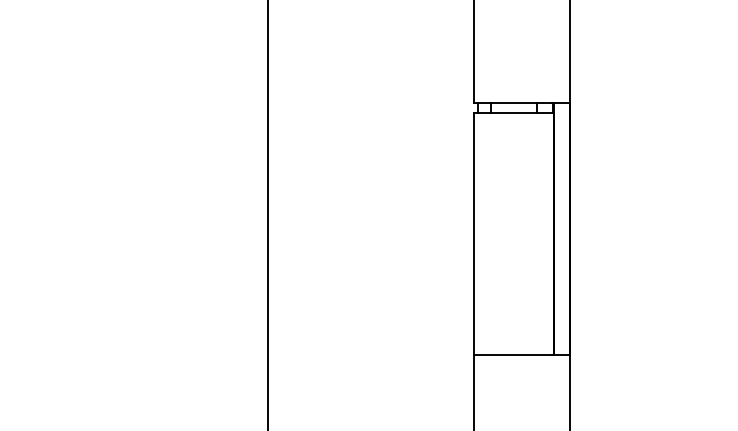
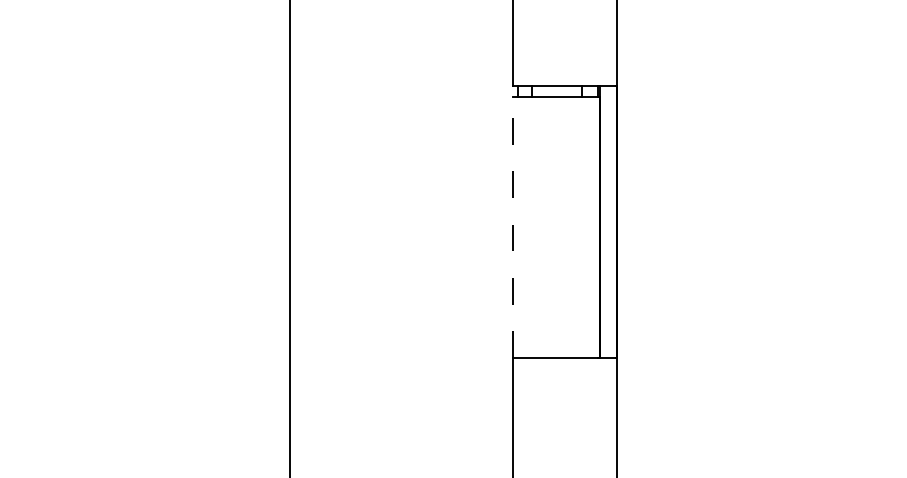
line: (474, 233) -> (513, 226), solid -> dashed

